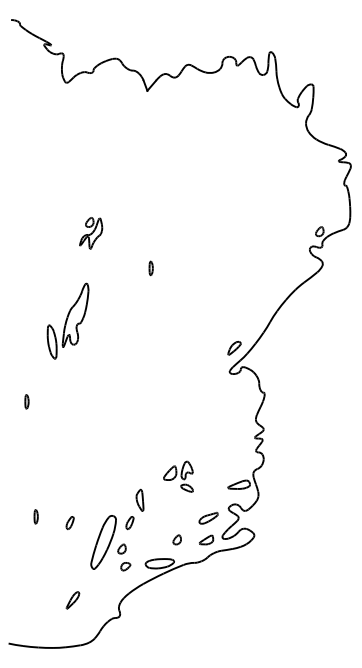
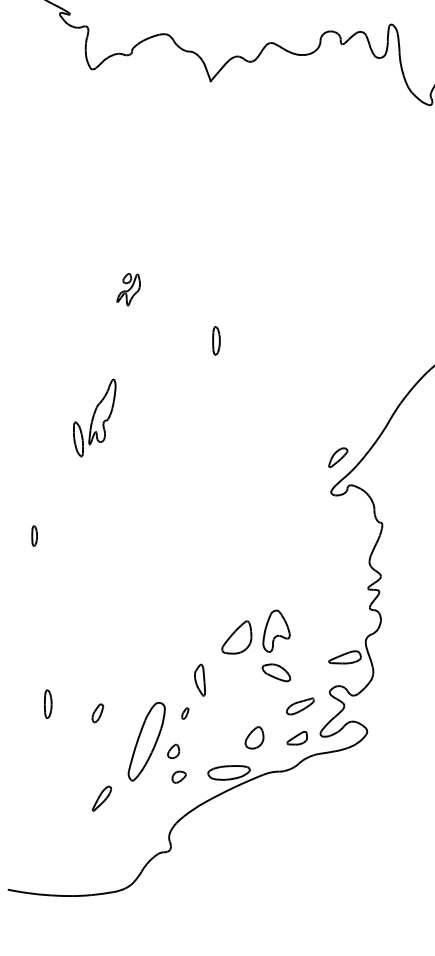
part: (91, 233) -> (129, 289), size x0.7
part: (150, 268) -> (215, 341), size x1.4
part: (67, 320) -> (93, 417), size x0.7
part: (178, 476) -> (256, 645), size x1.6
part: (35, 516) -> (47, 703), size x1.4
part: (129, 523) -> (184, 714), size x0.6
part: (176, 539) -> (253, 737), size x1.6
part: (72, 600) -> (101, 798), moved

